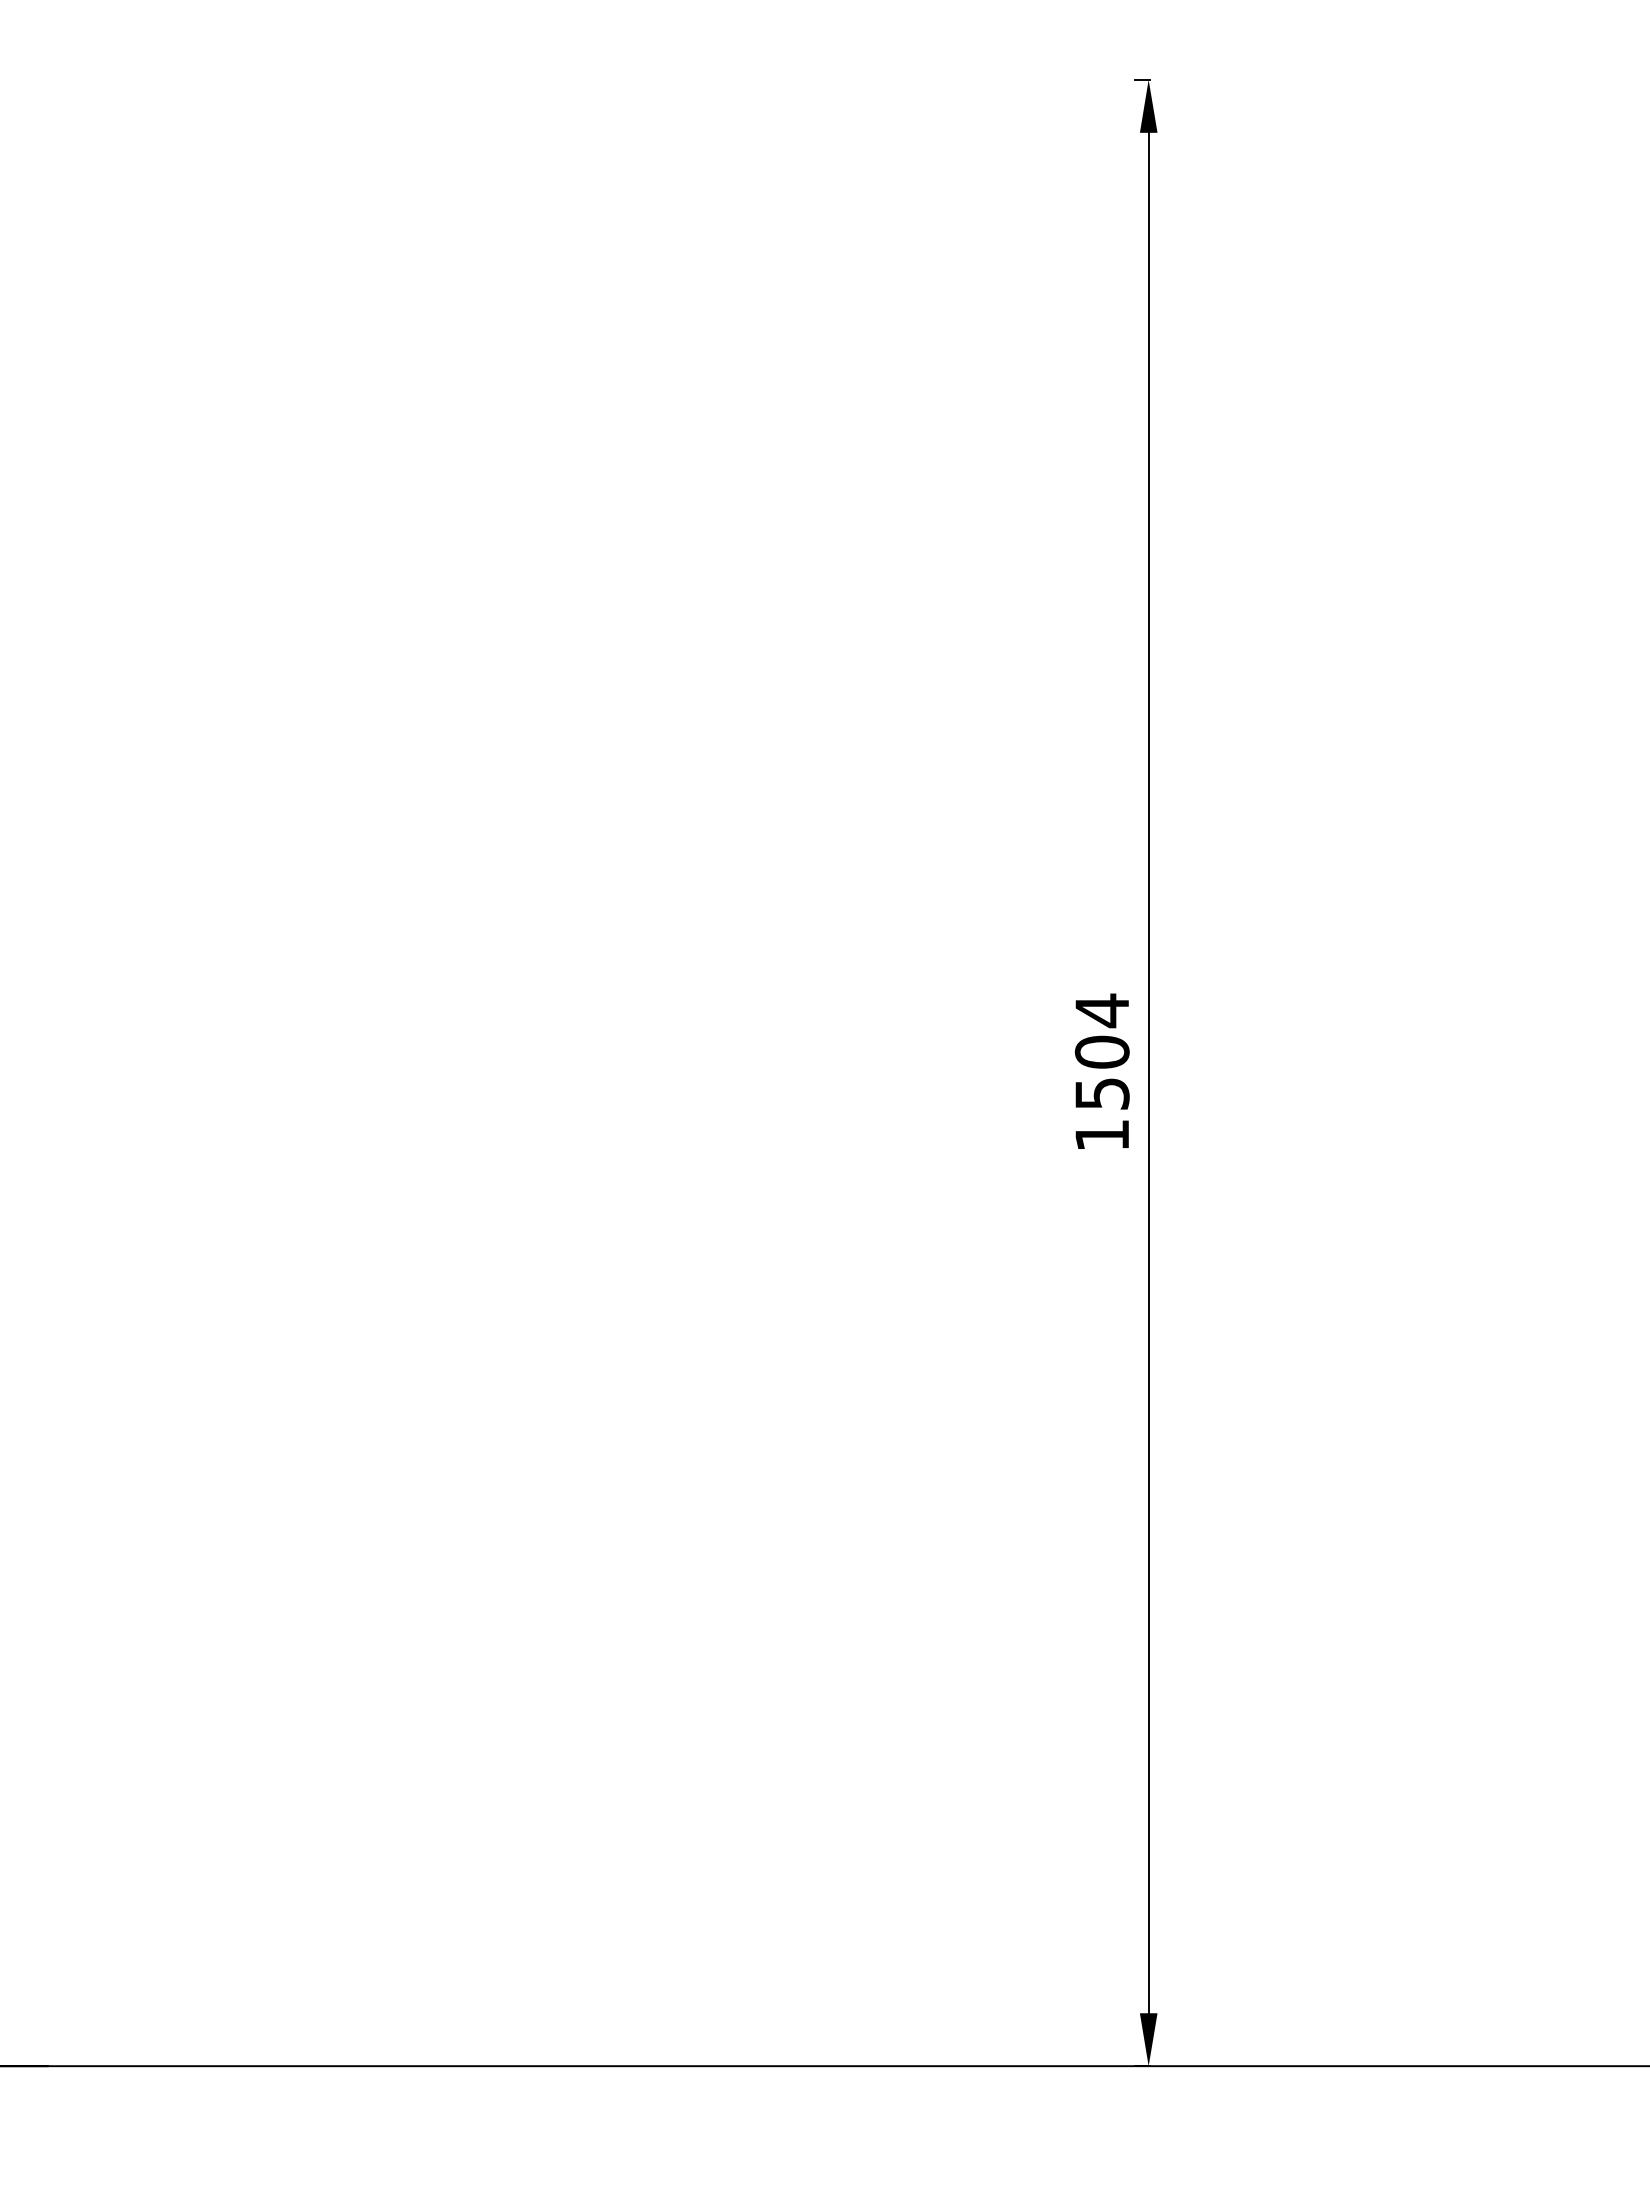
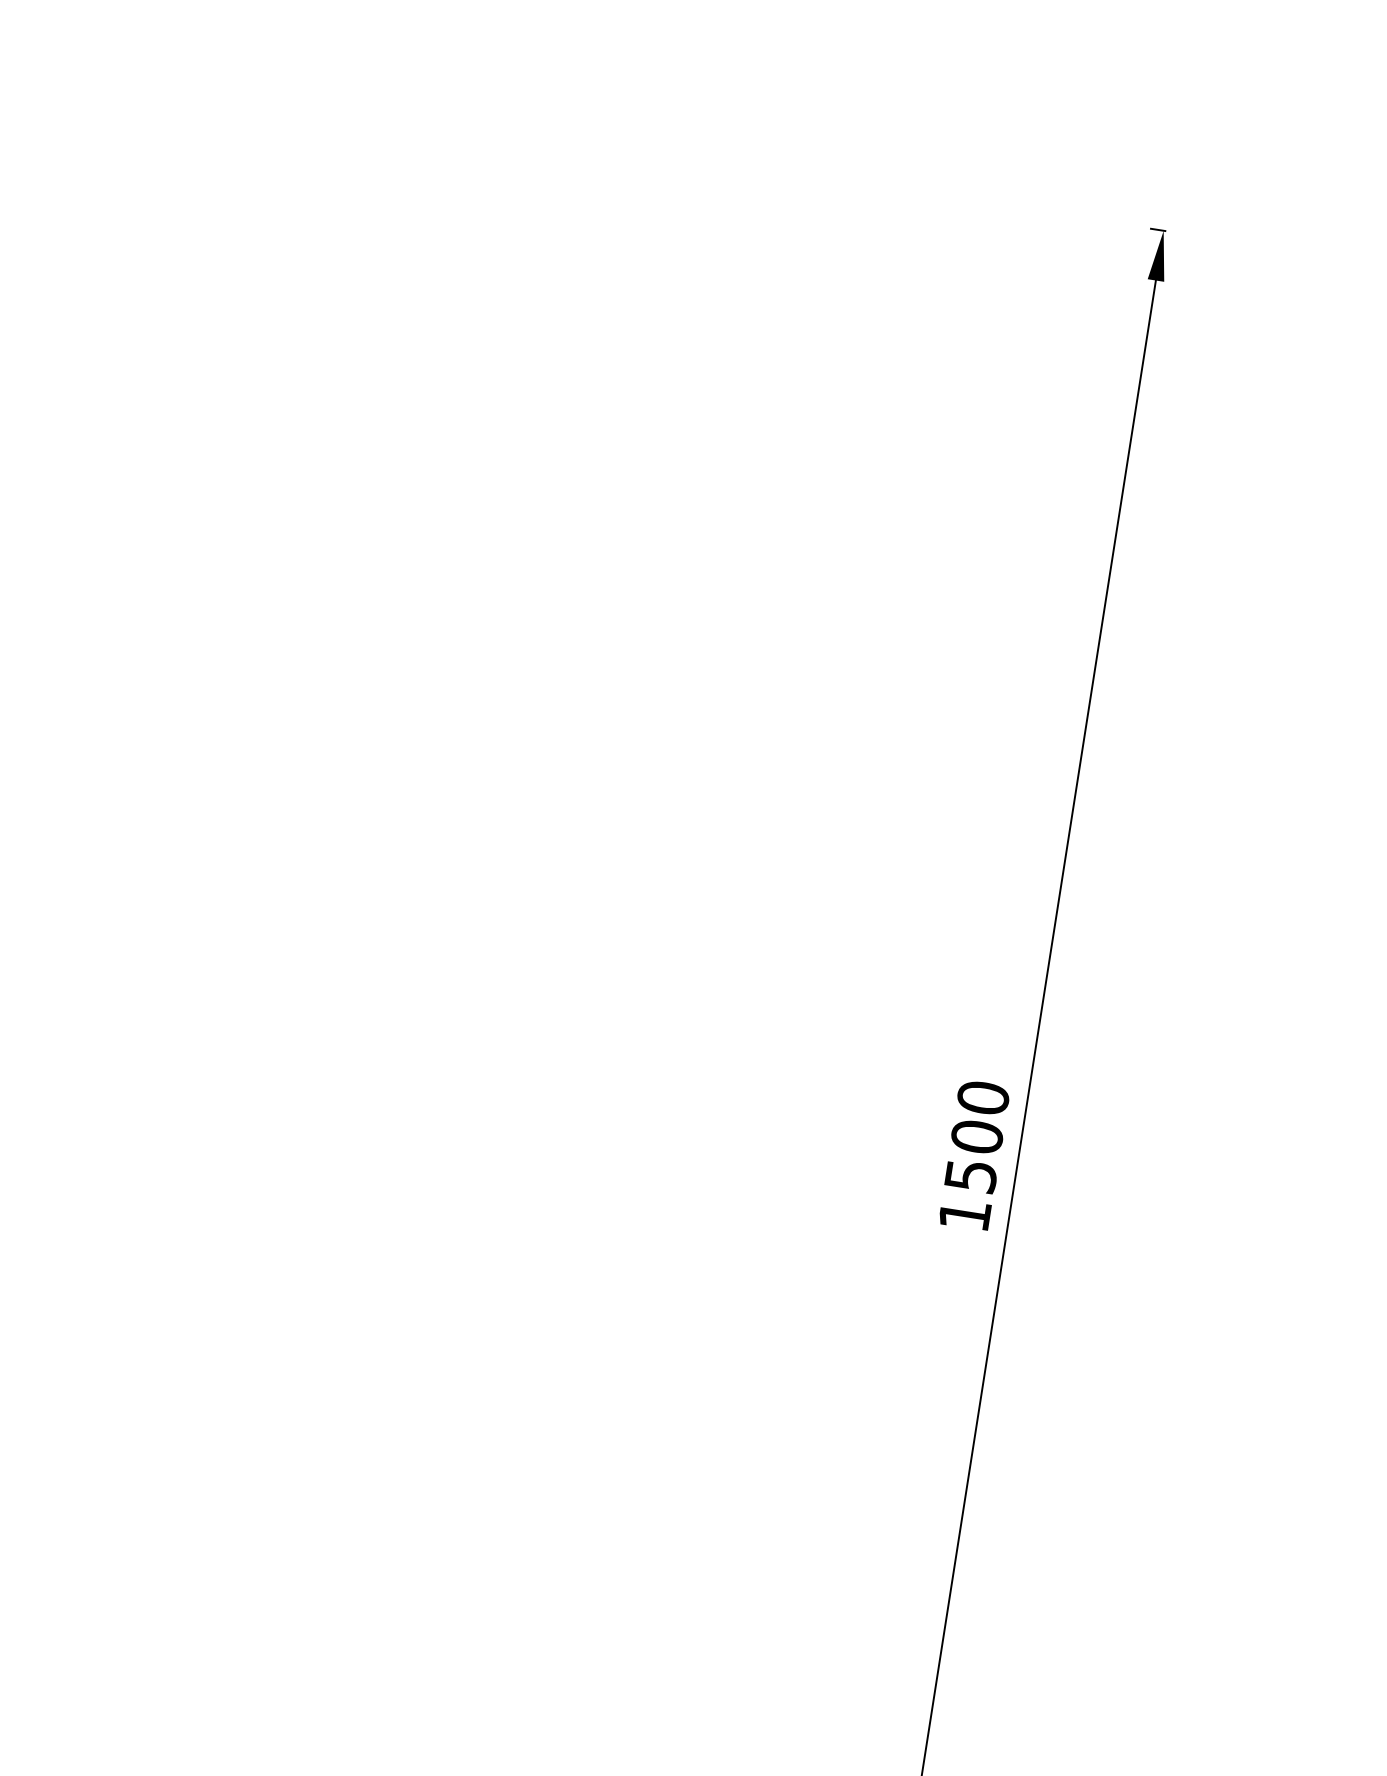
text: (1101, 1010) -> (982, 1097), 1504 -> 1500

